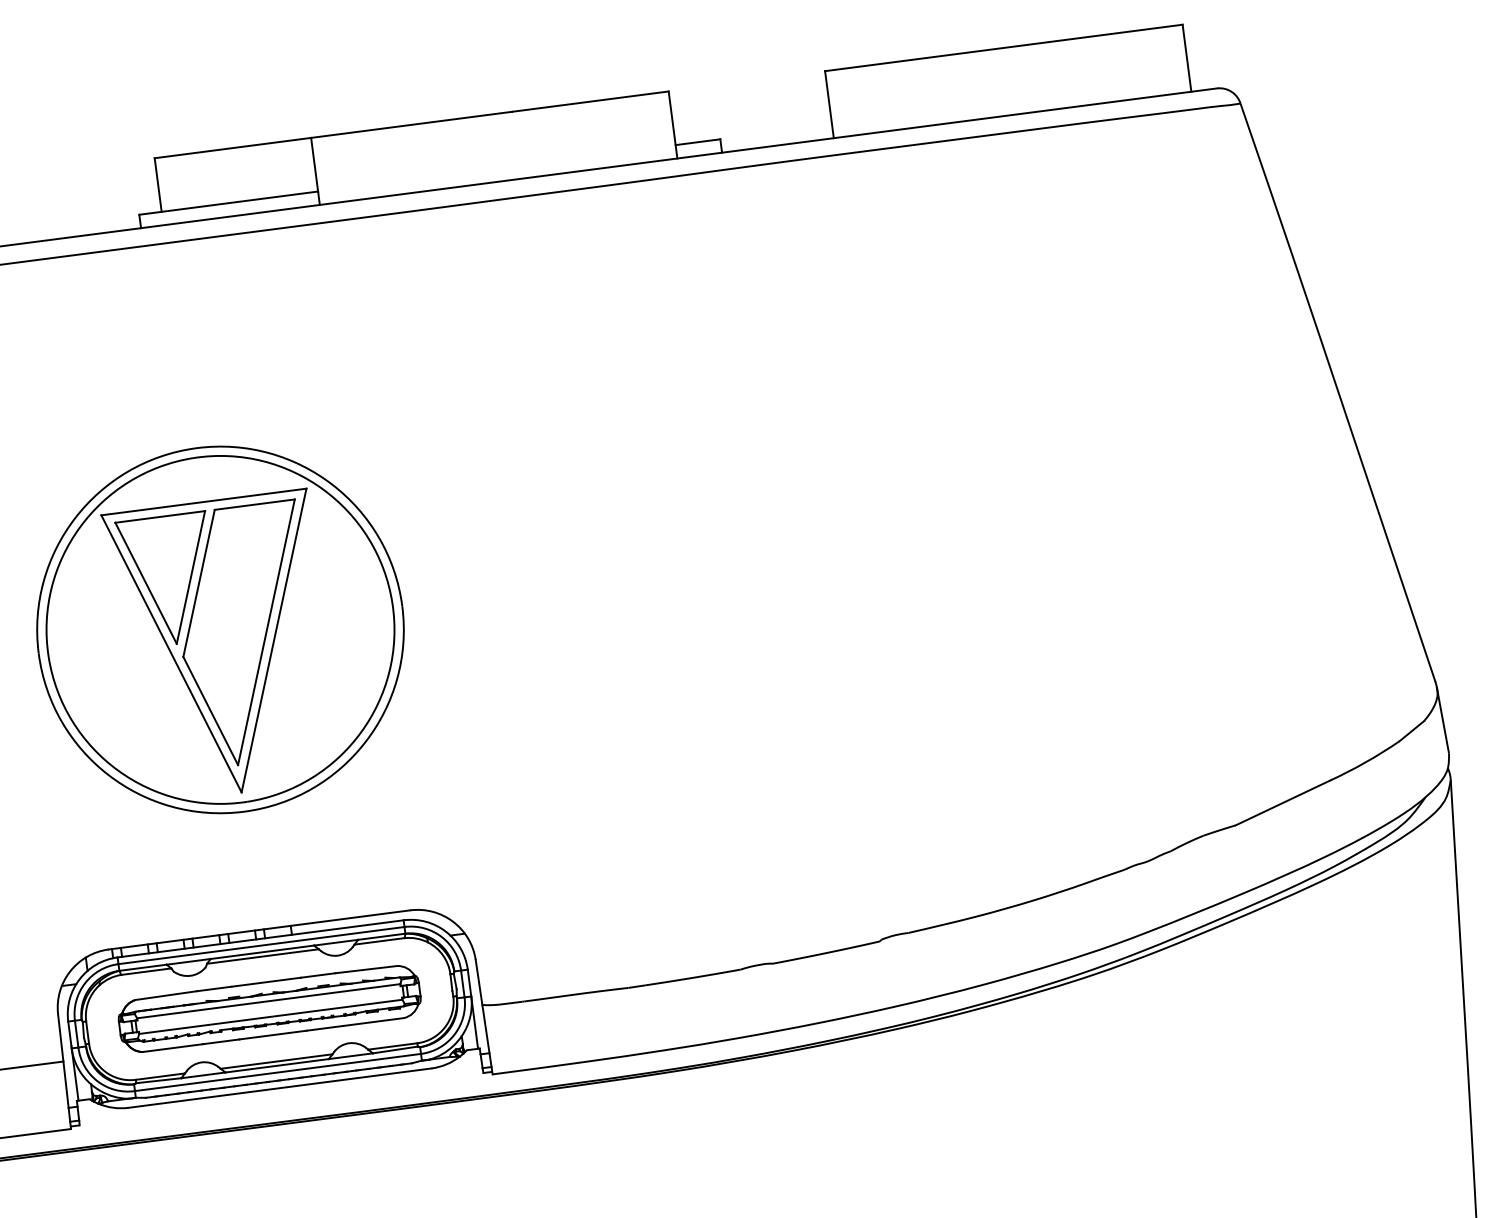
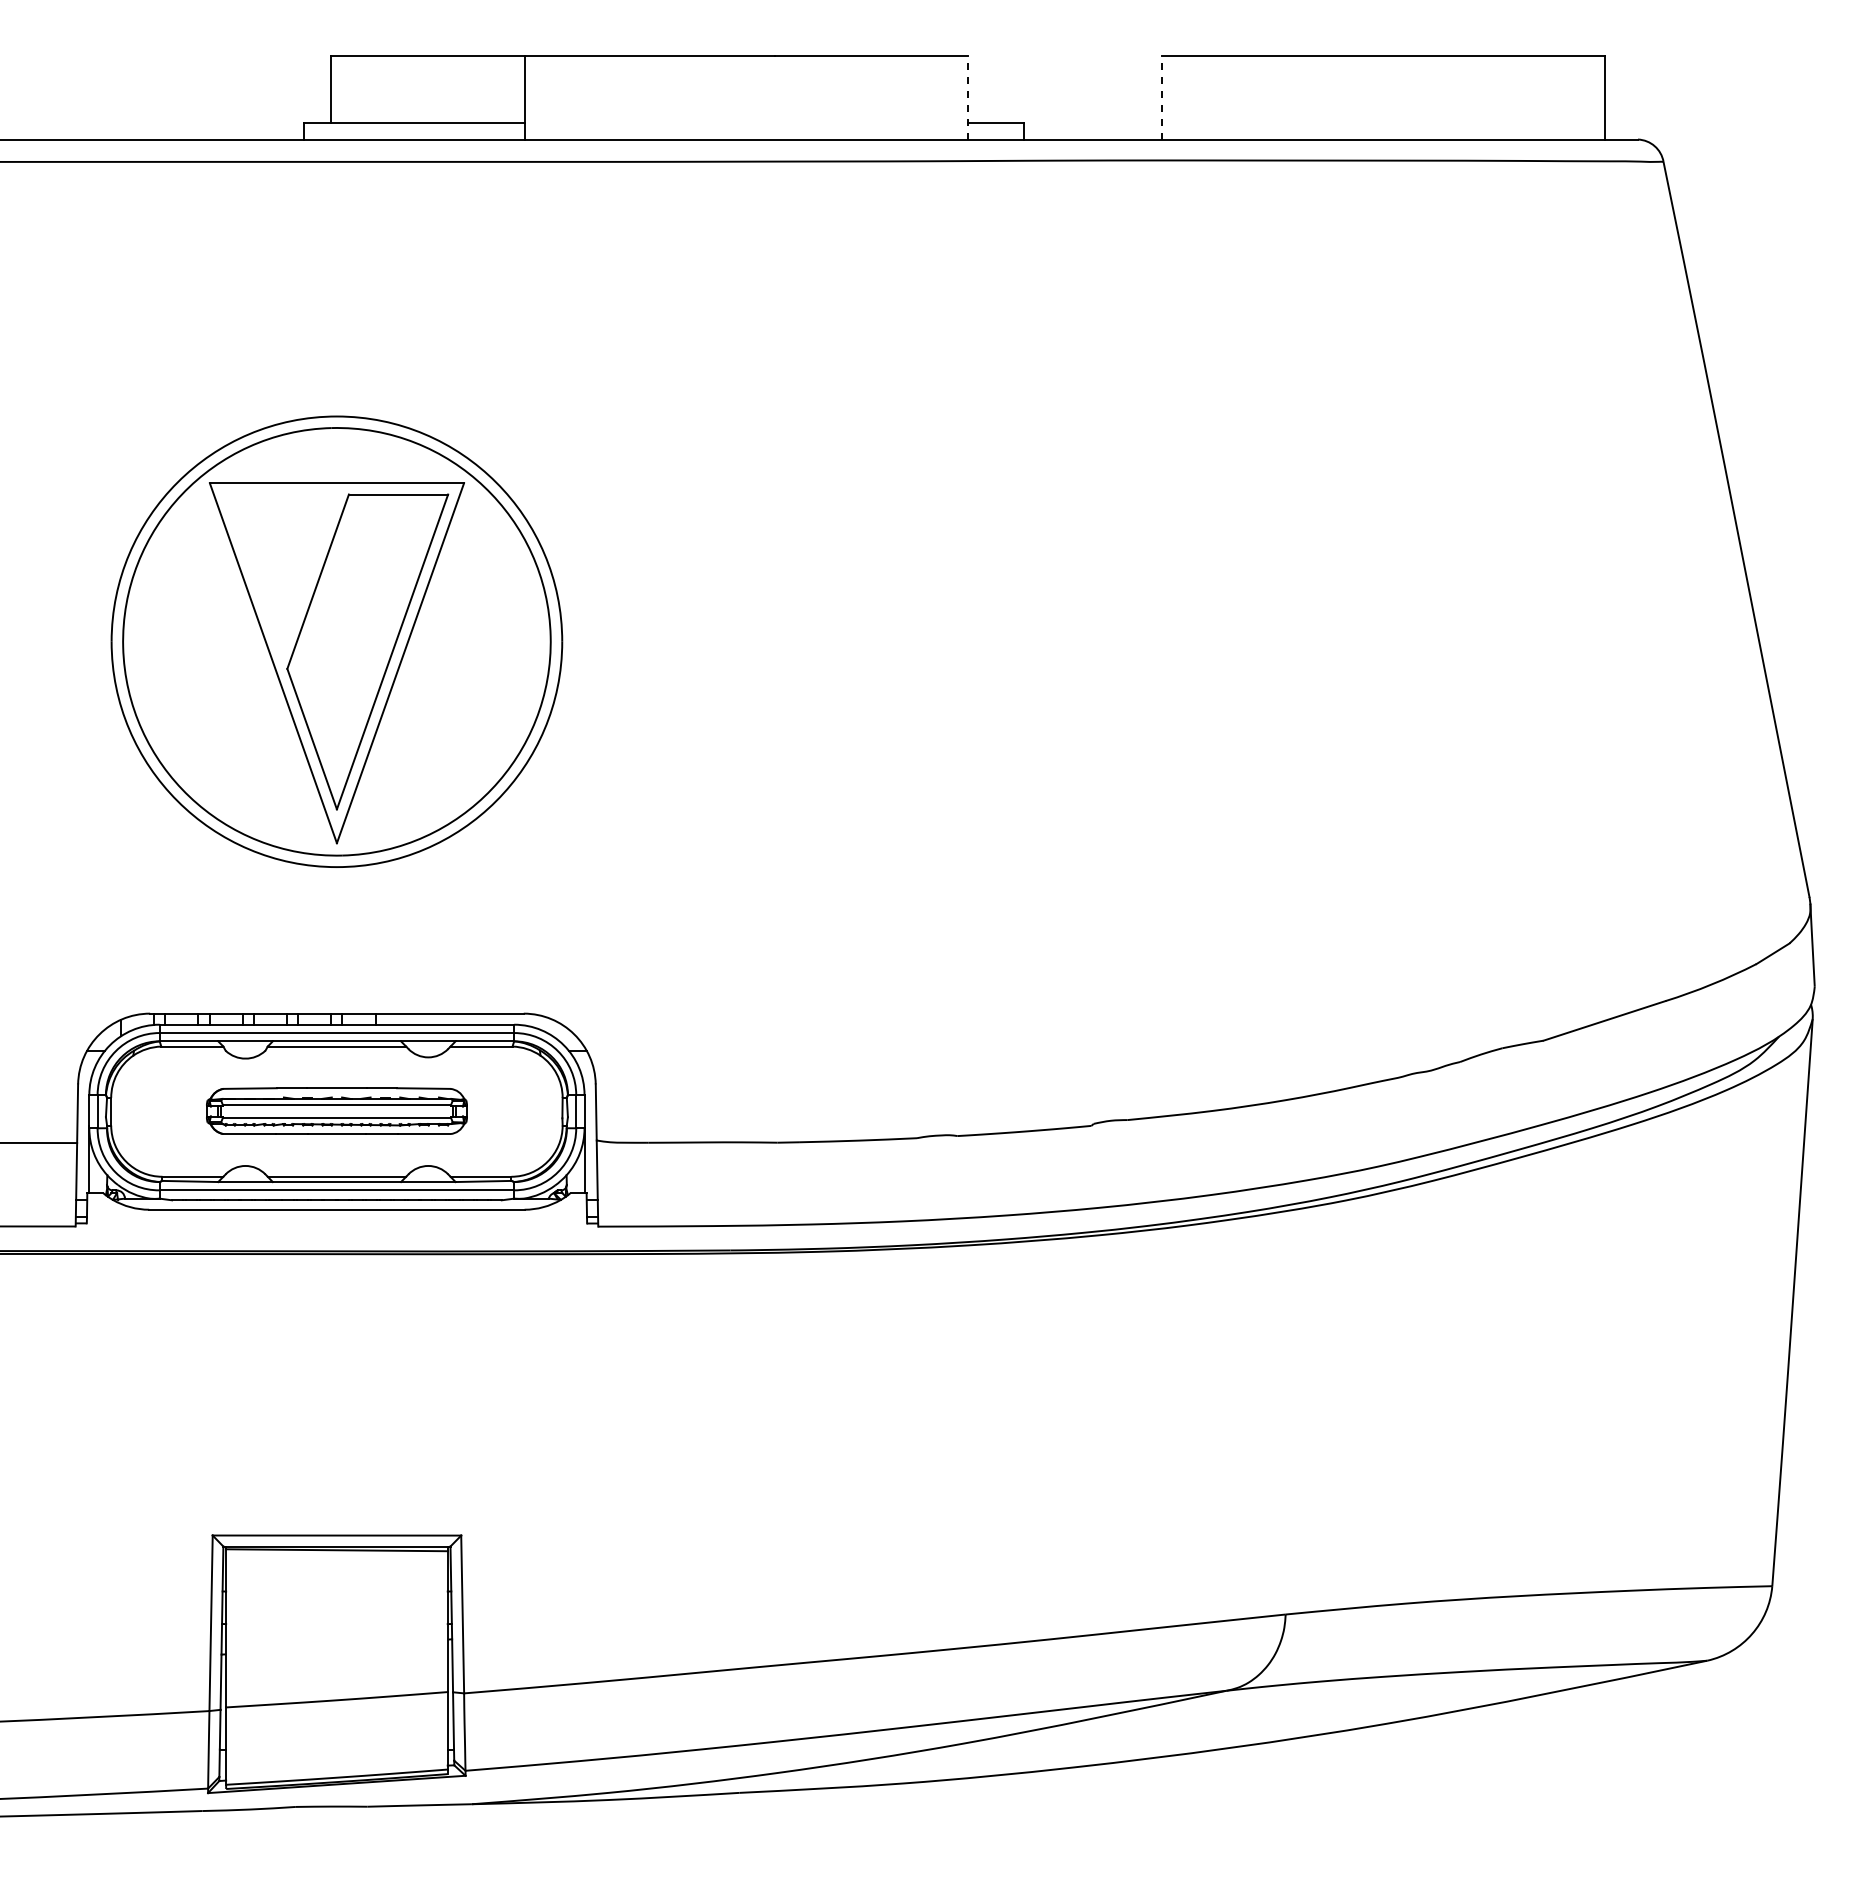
line: (829, 105) -> (1162, 98), solid -> dashed
line: (673, 125) -> (968, 98), solid -> dashed
part: (167, 579) -> (280, 572), removed
part: (269, 1008) -> (336, 1110), size x0.7

